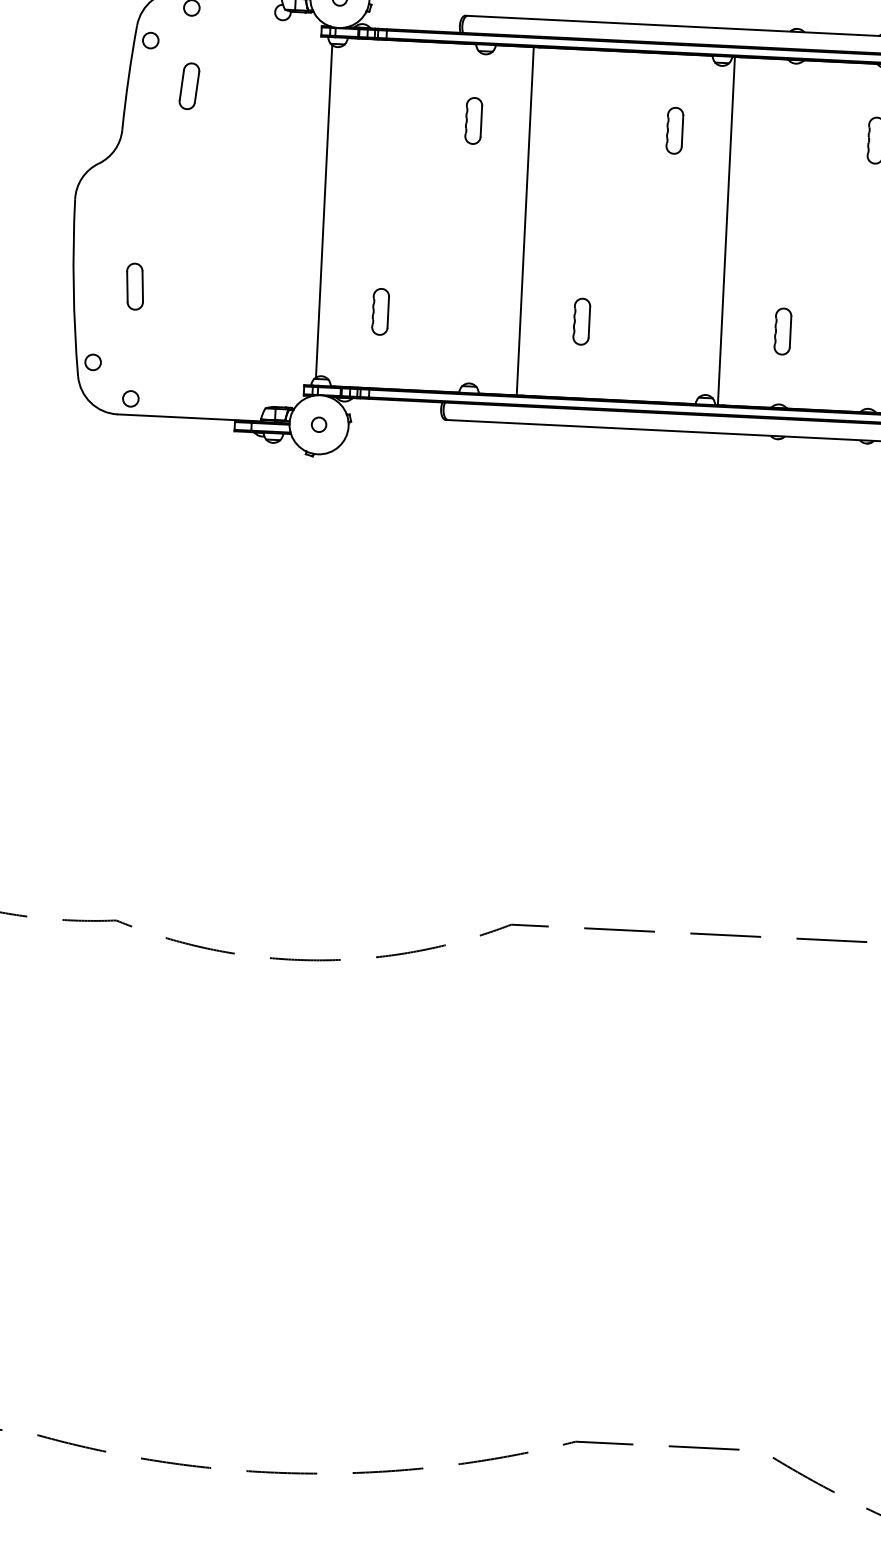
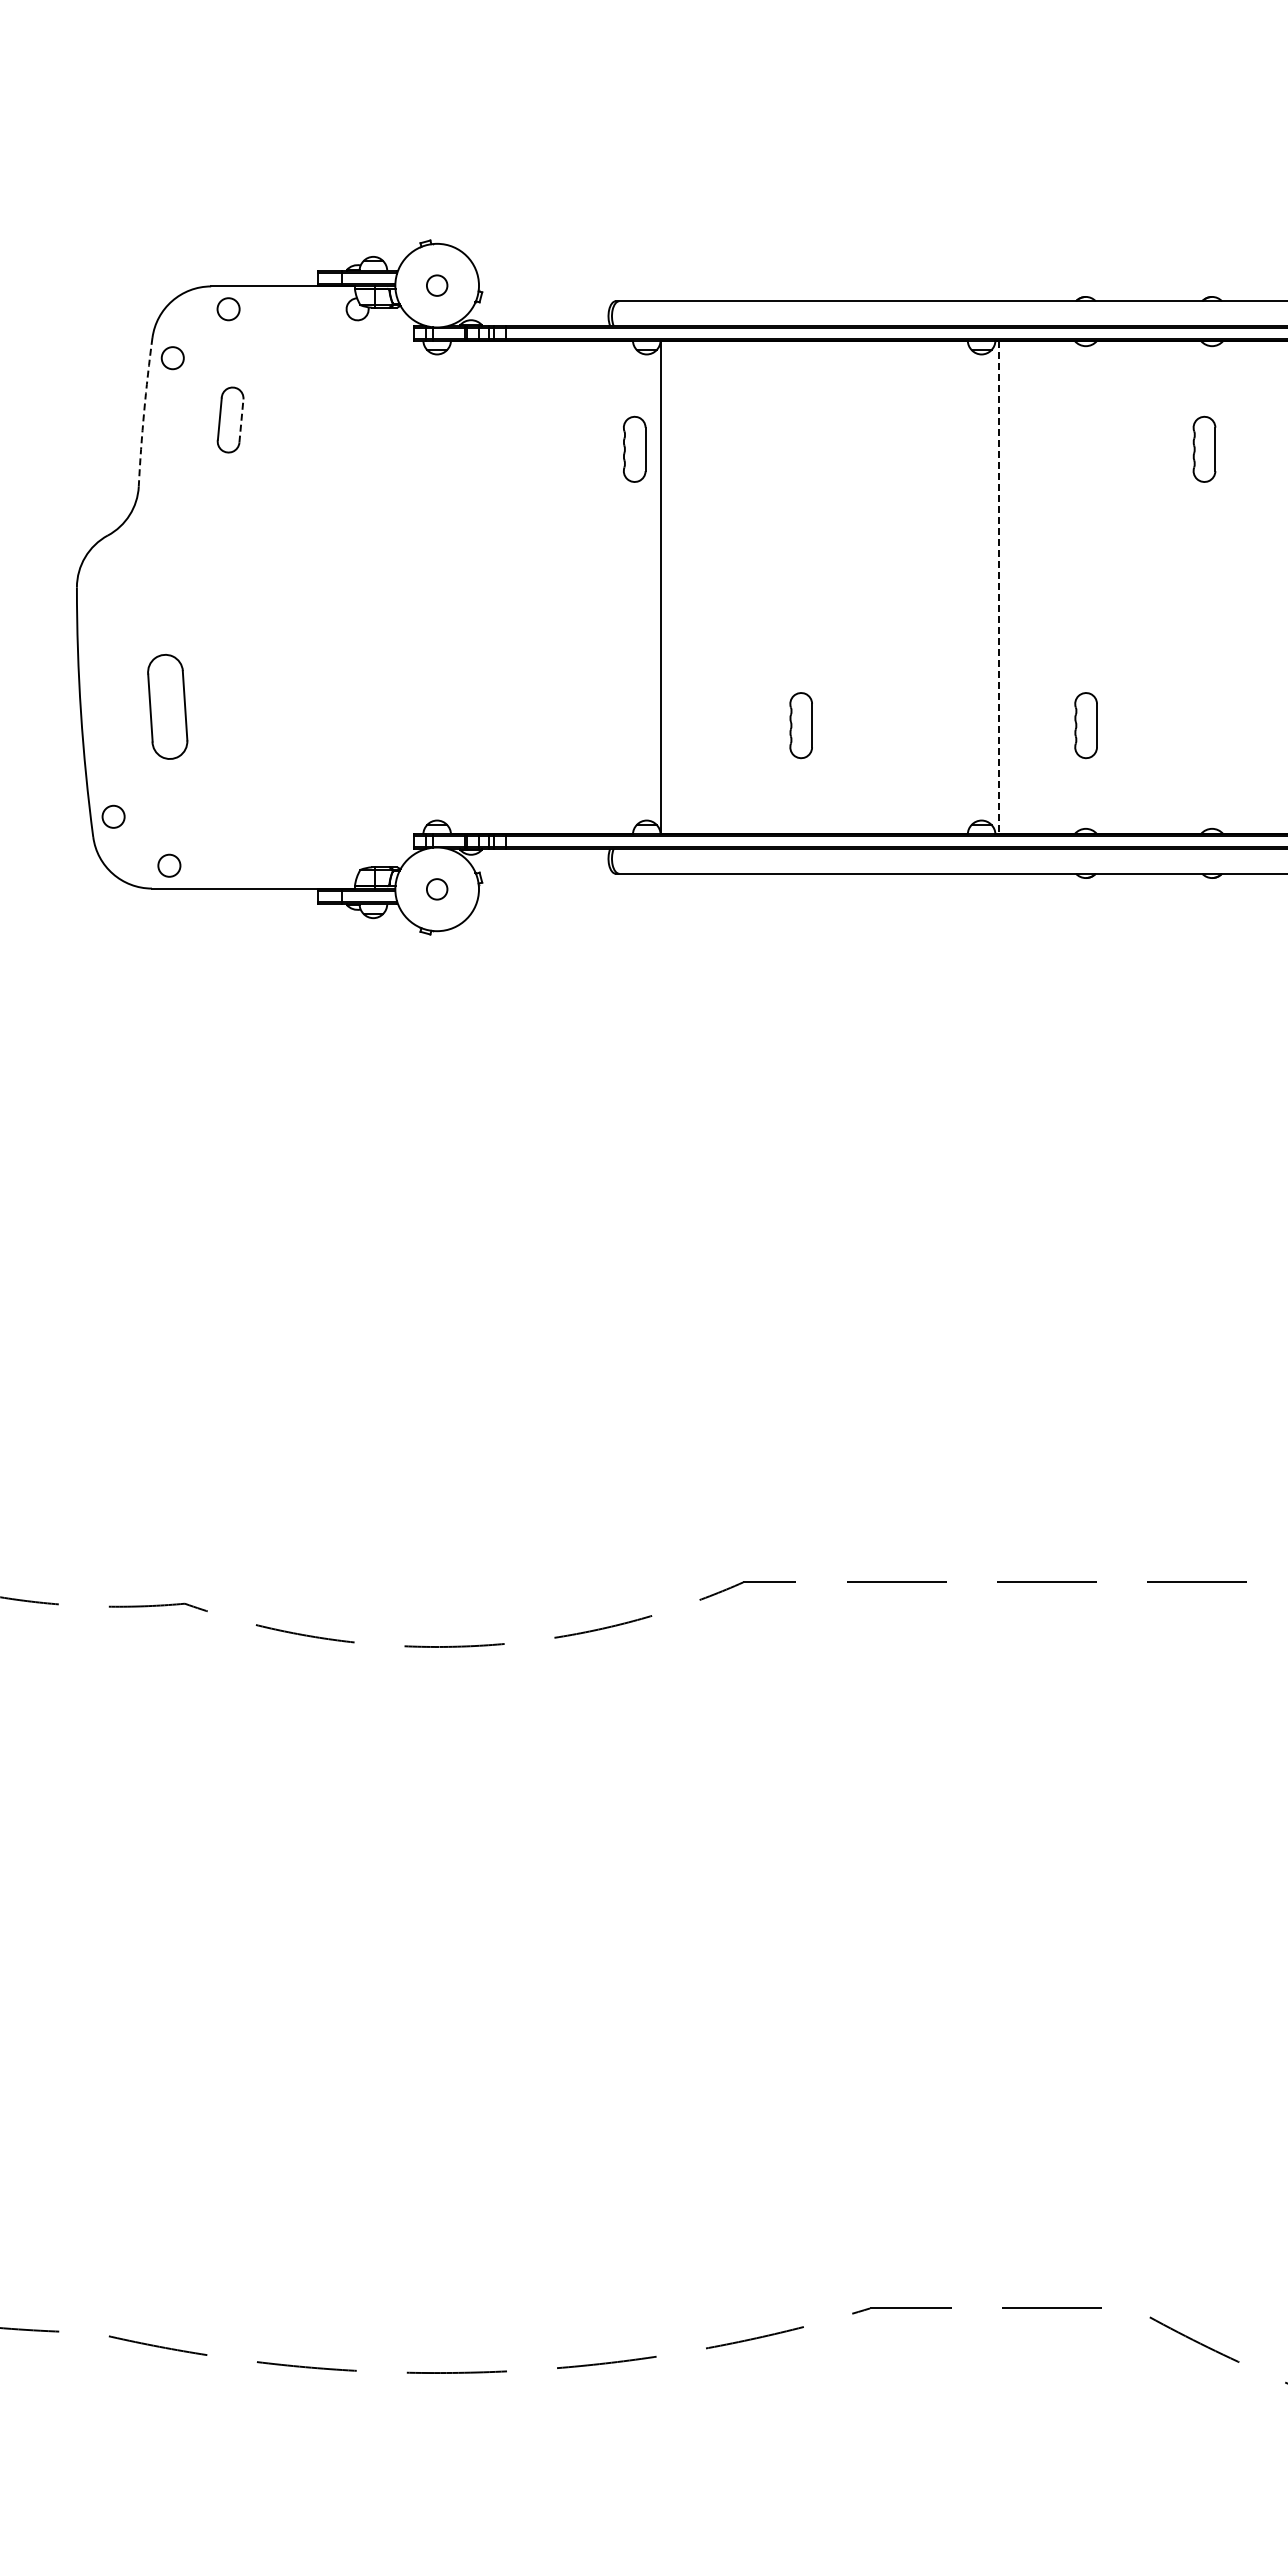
arc: (128, 77) -> (144, 412), solid -> dashed
line: (197, 87) -> (241, 421), solid -> dashed
part: (674, 130) -> (919, 448), removed
line: (324, 211) -> (429, 587), removed
line: (525, 221) -> (661, 587), moved
line: (726, 231) -> (999, 587), solid -> dashed
part: (135, 286) -> (167, 706), size x1.6
part: (380, 311) -> (516, 725), removed

